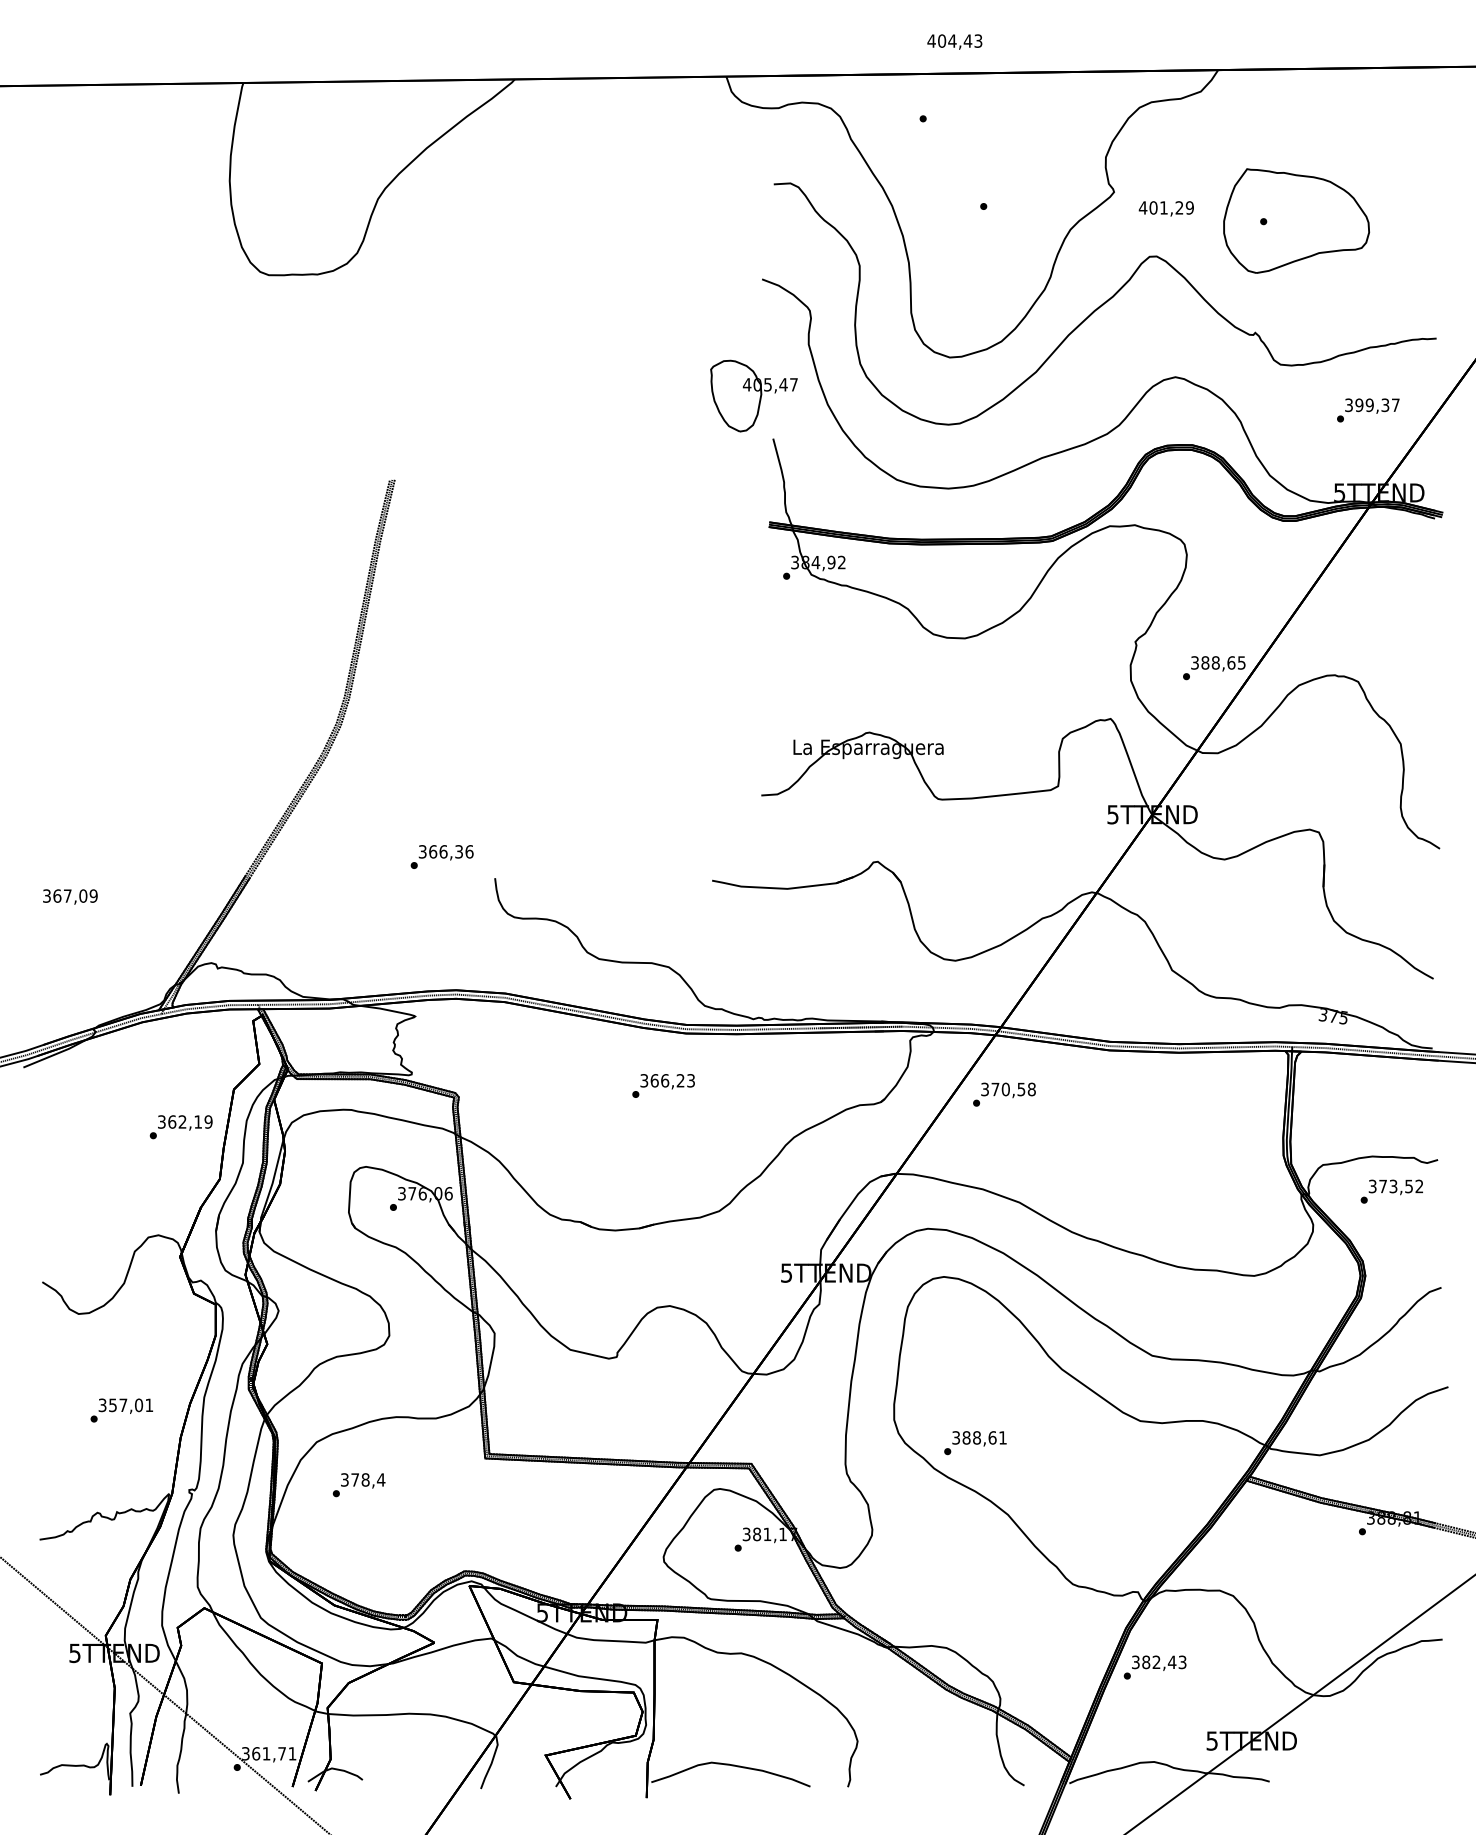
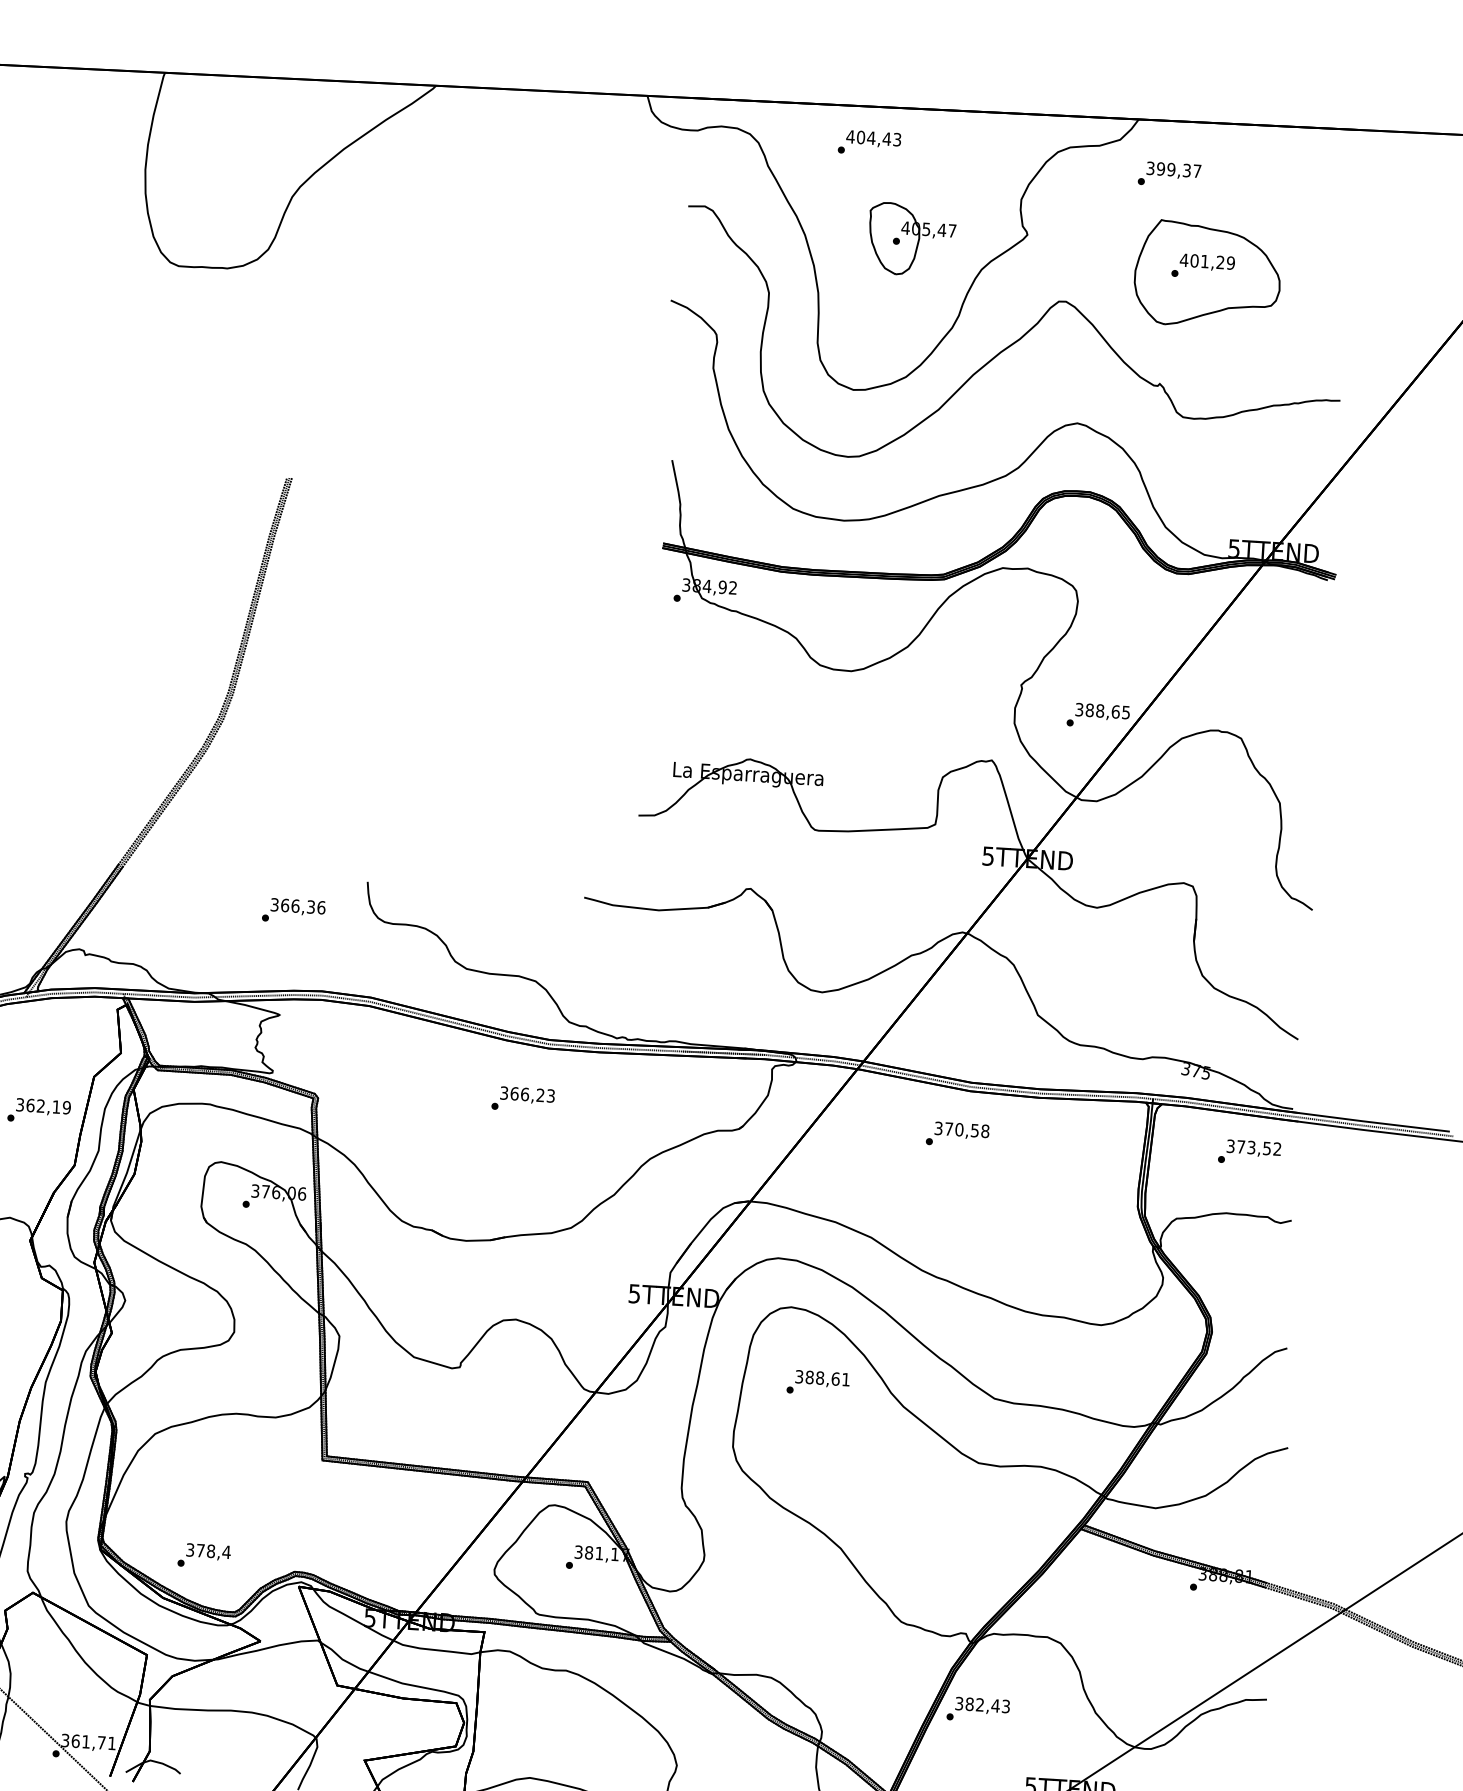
text: (954, 41) -> (873, 138), moved
text: (1165, 208) -> (1206, 262), moved
part: (753, 395) -> (911, 239), moved
text: (1368, 410) -> (1169, 174), moved
text: (441, 856) -> (293, 910), moved
text: (1004, 1094) -> (957, 1134), moved
text: (1391, 1191) -> (1249, 1152), moved
text: (975, 1443) -> (818, 1383), moved
text: (358, 1485) -> (203, 1556), moved

